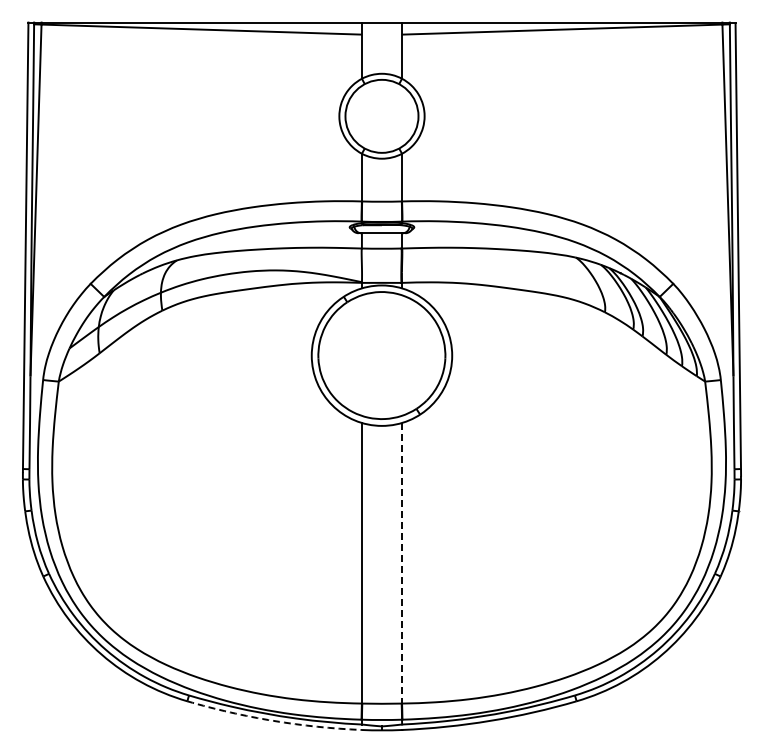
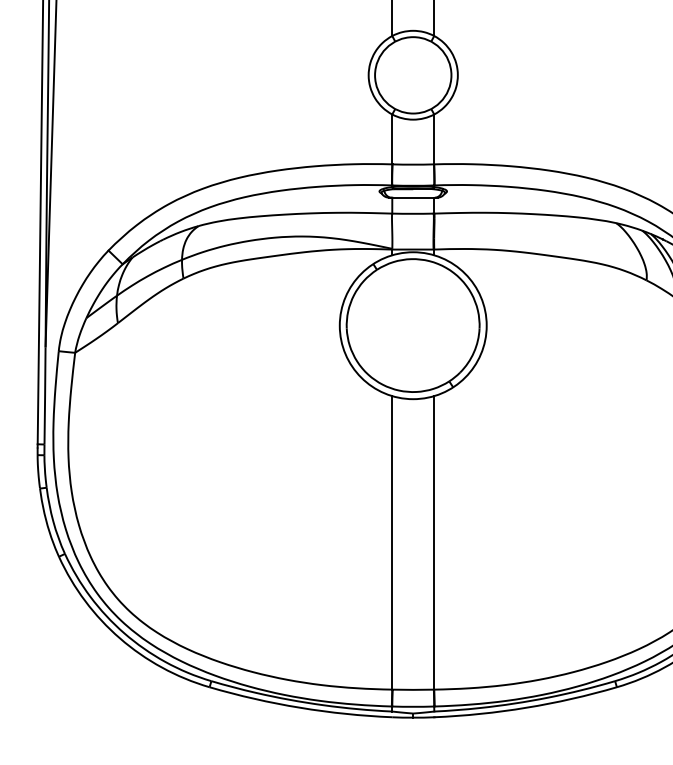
line: (402, 563) -> (434, 543), dashed -> solid
arc: (273, 720) -> (299, 707), dashed -> solid

